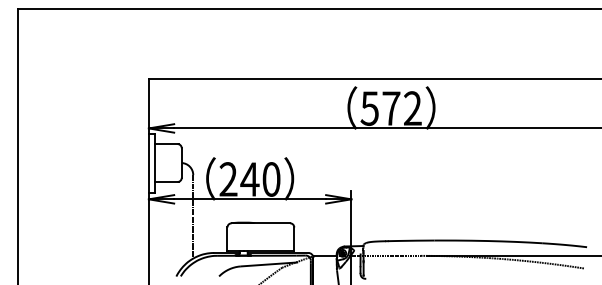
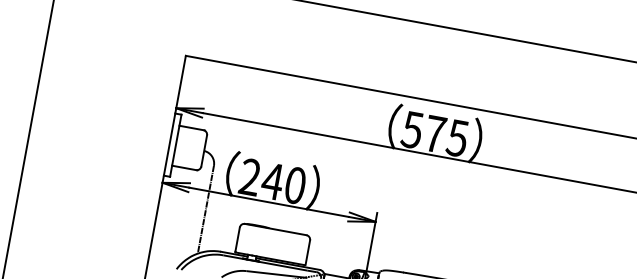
text: (412, 108) -> (457, 138), 572 -> 575

